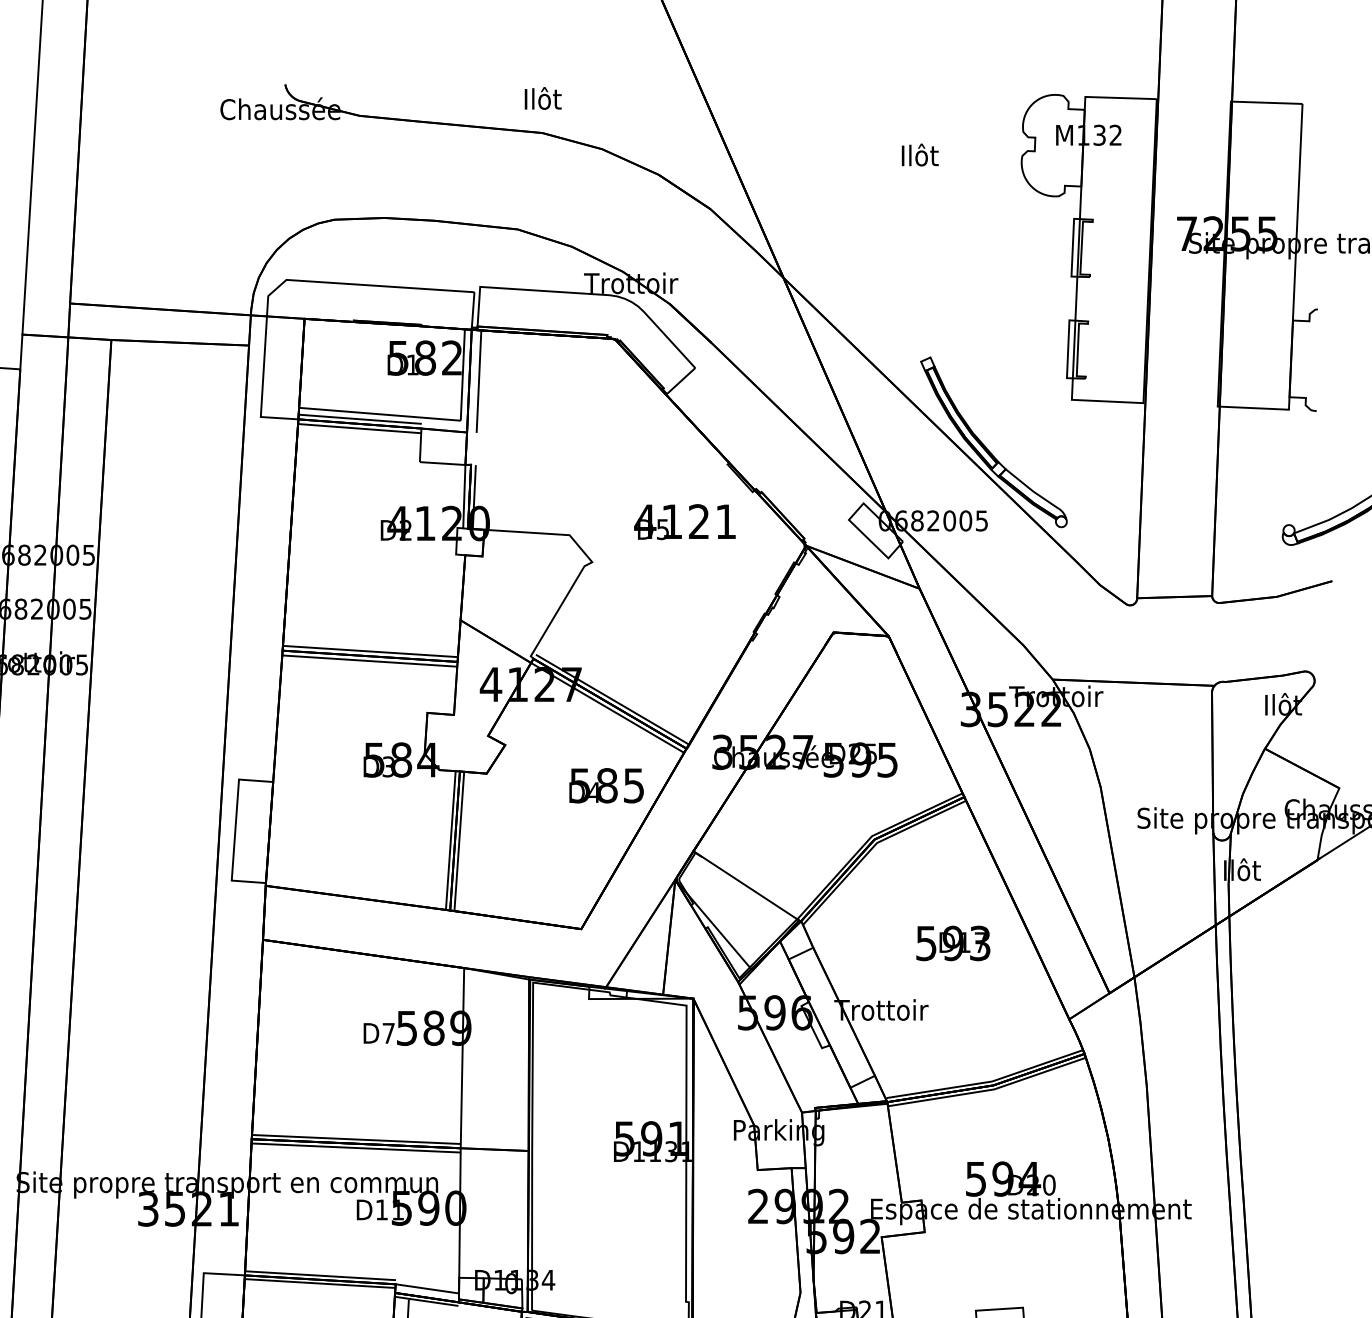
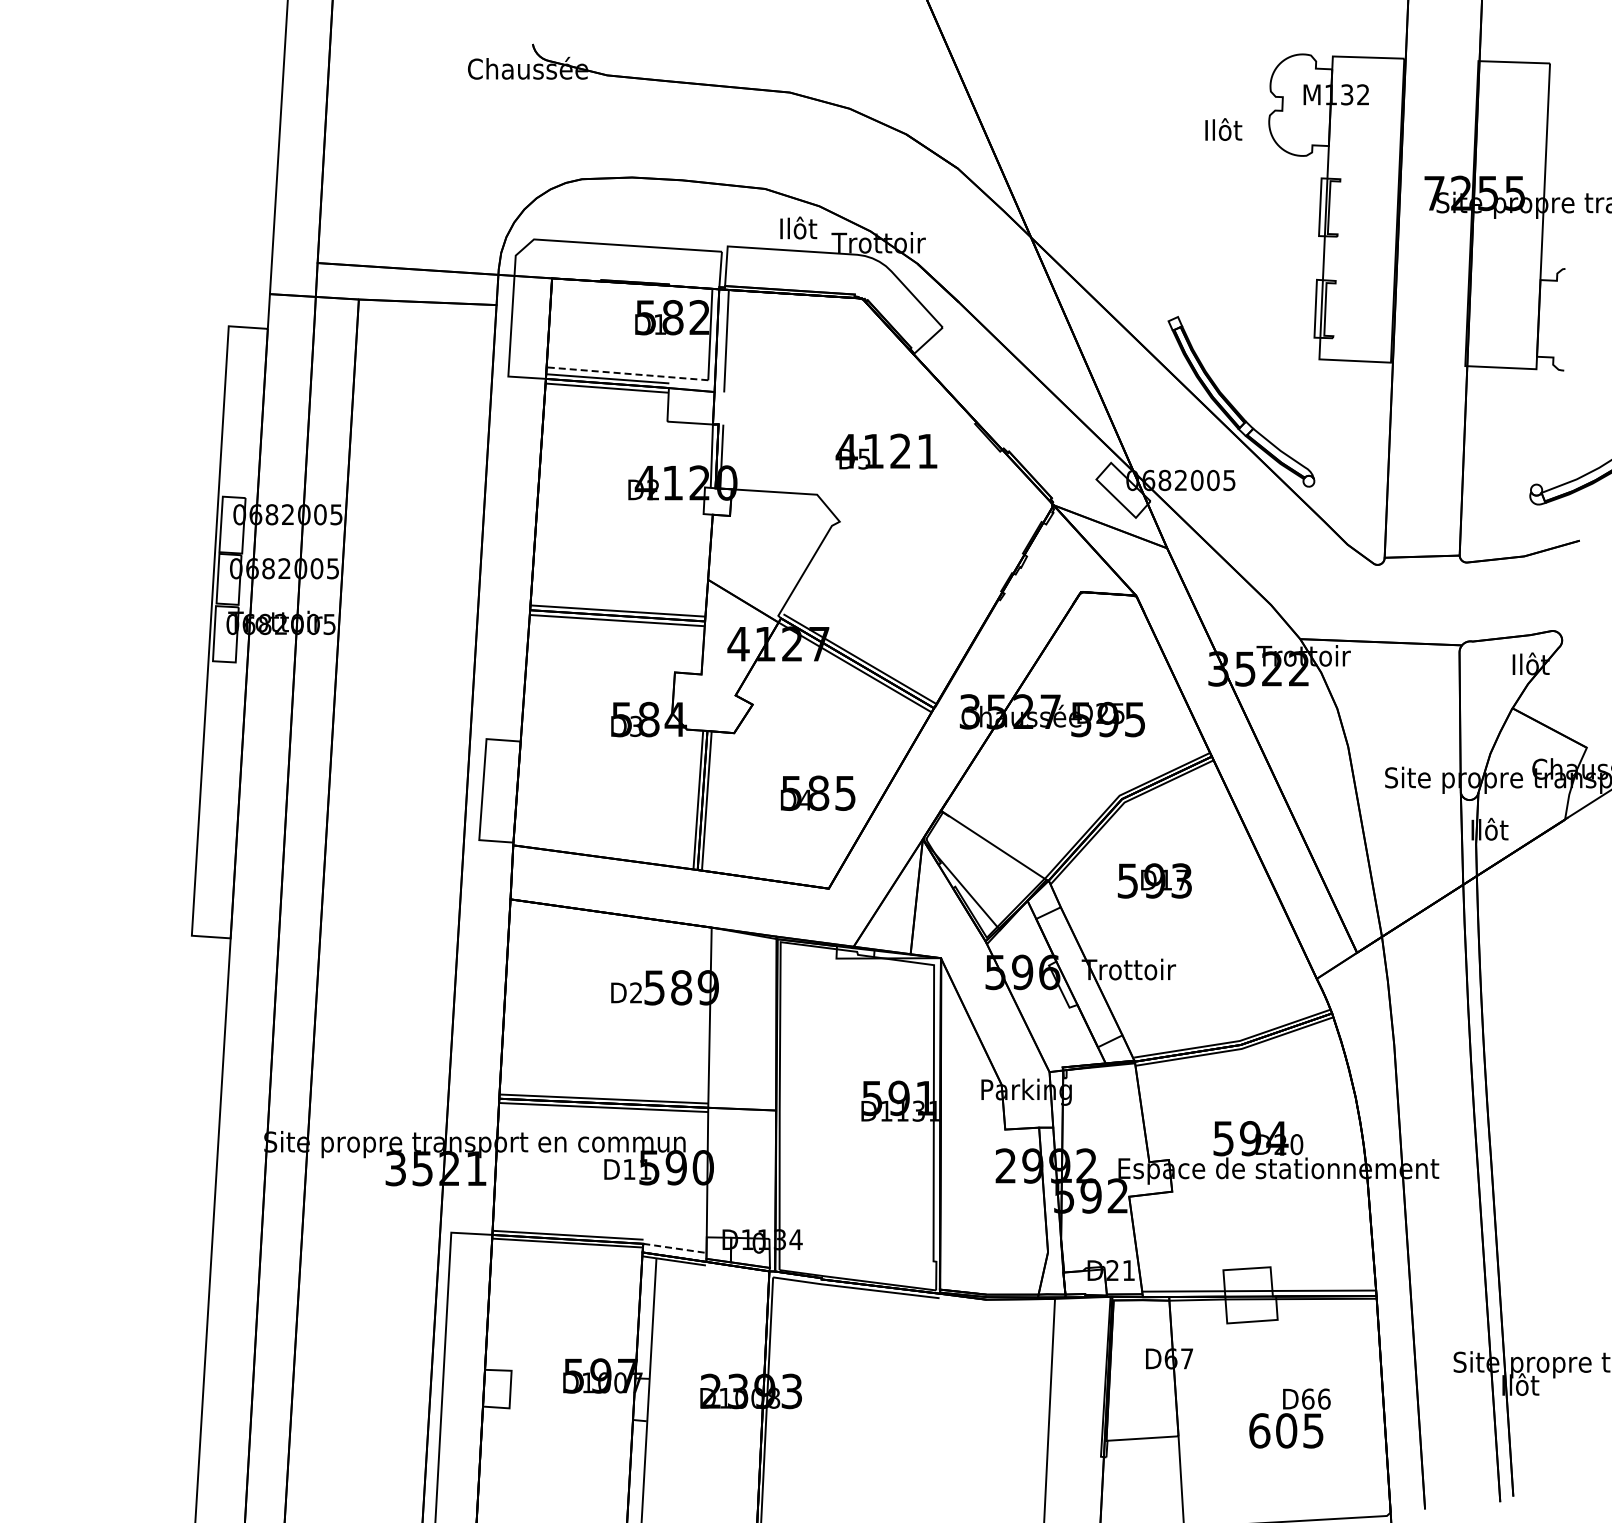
text: (542, 97) -> (798, 227), moved
text: (919, 154) -> (1223, 129), moved
line: (378, 413) -> (626, 373), solid -> dashed
text: (684, 521) -> (886, 451), moved
text: (606, 784) -> (818, 792), moved
text: (952, 942) -> (1154, 880), moved
text: (388, 1032) -> (636, 992), D7 -> D2
line: (427, 1288) -> (675, 1248), solid -> dashed

